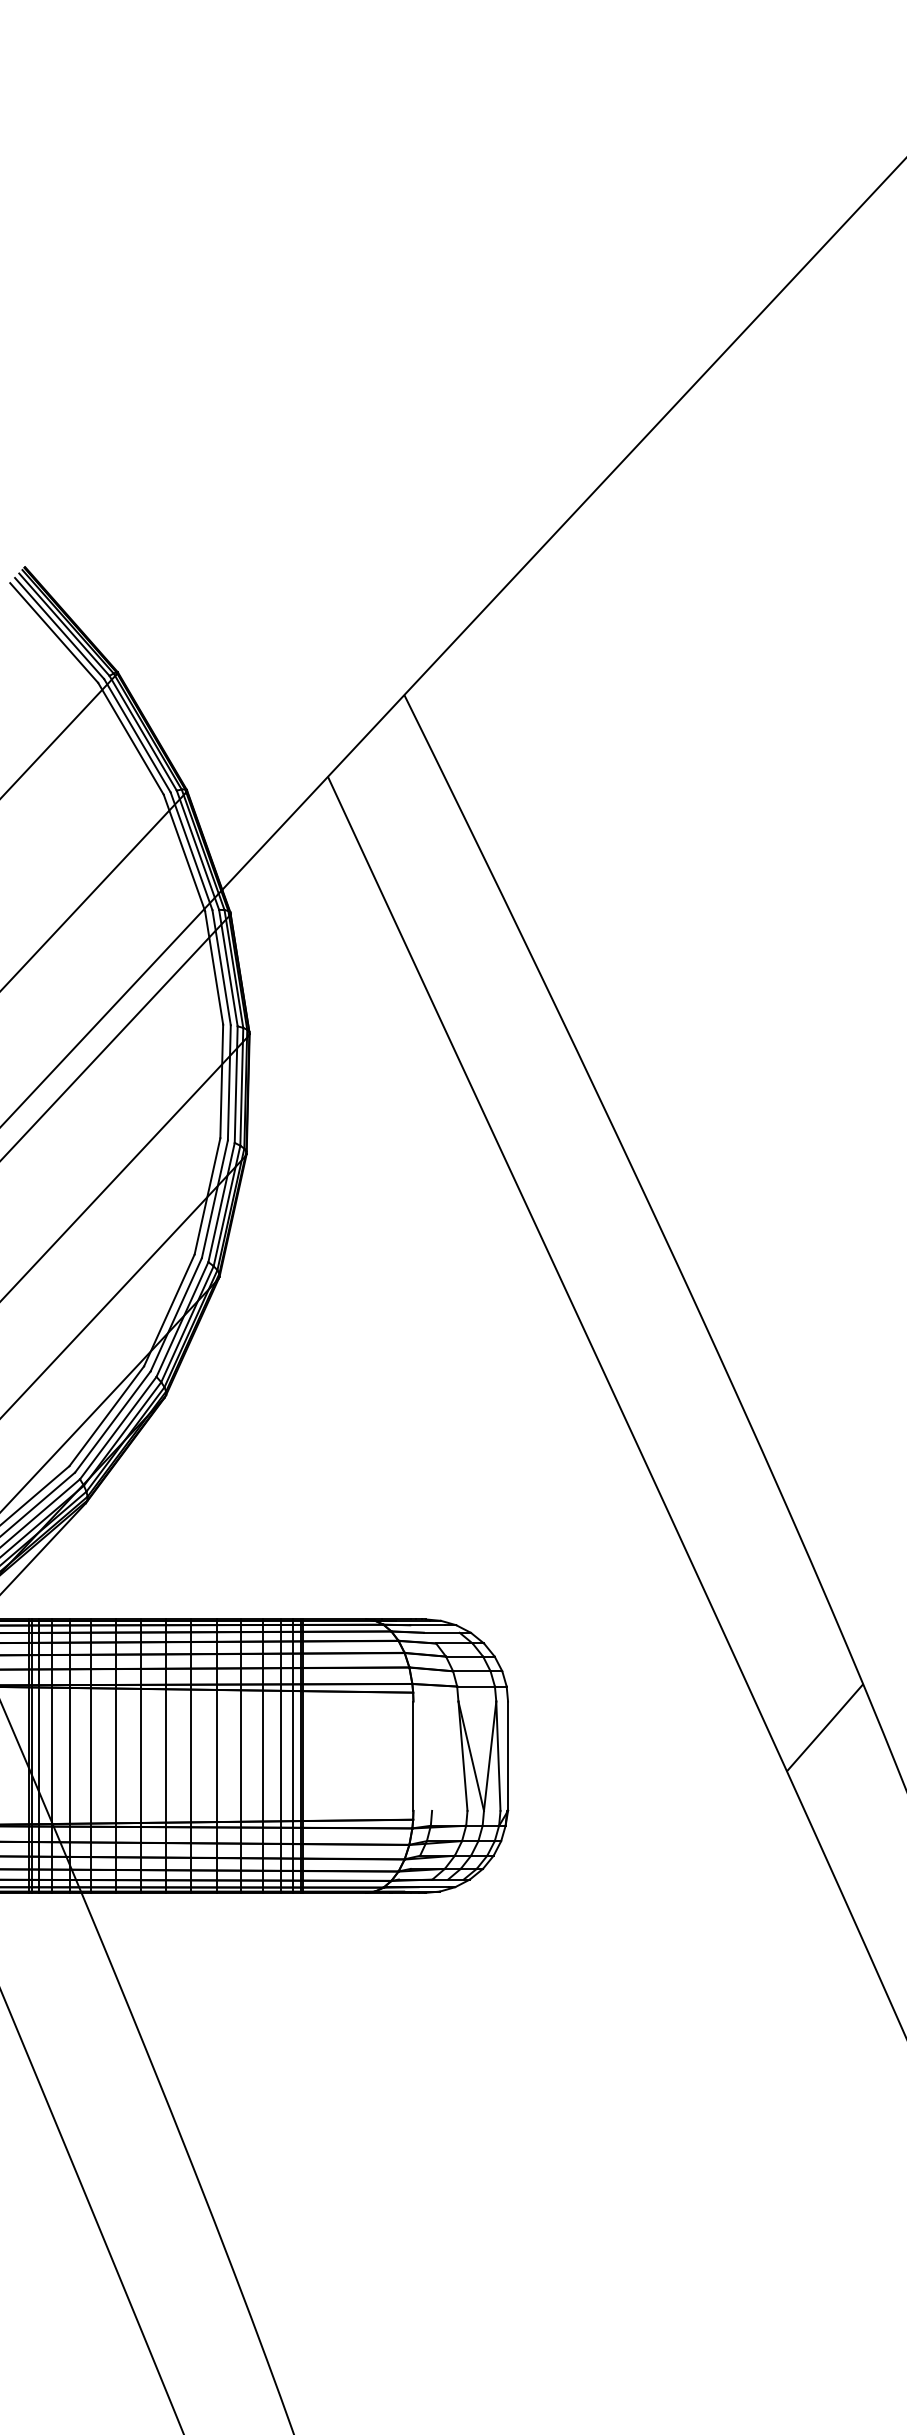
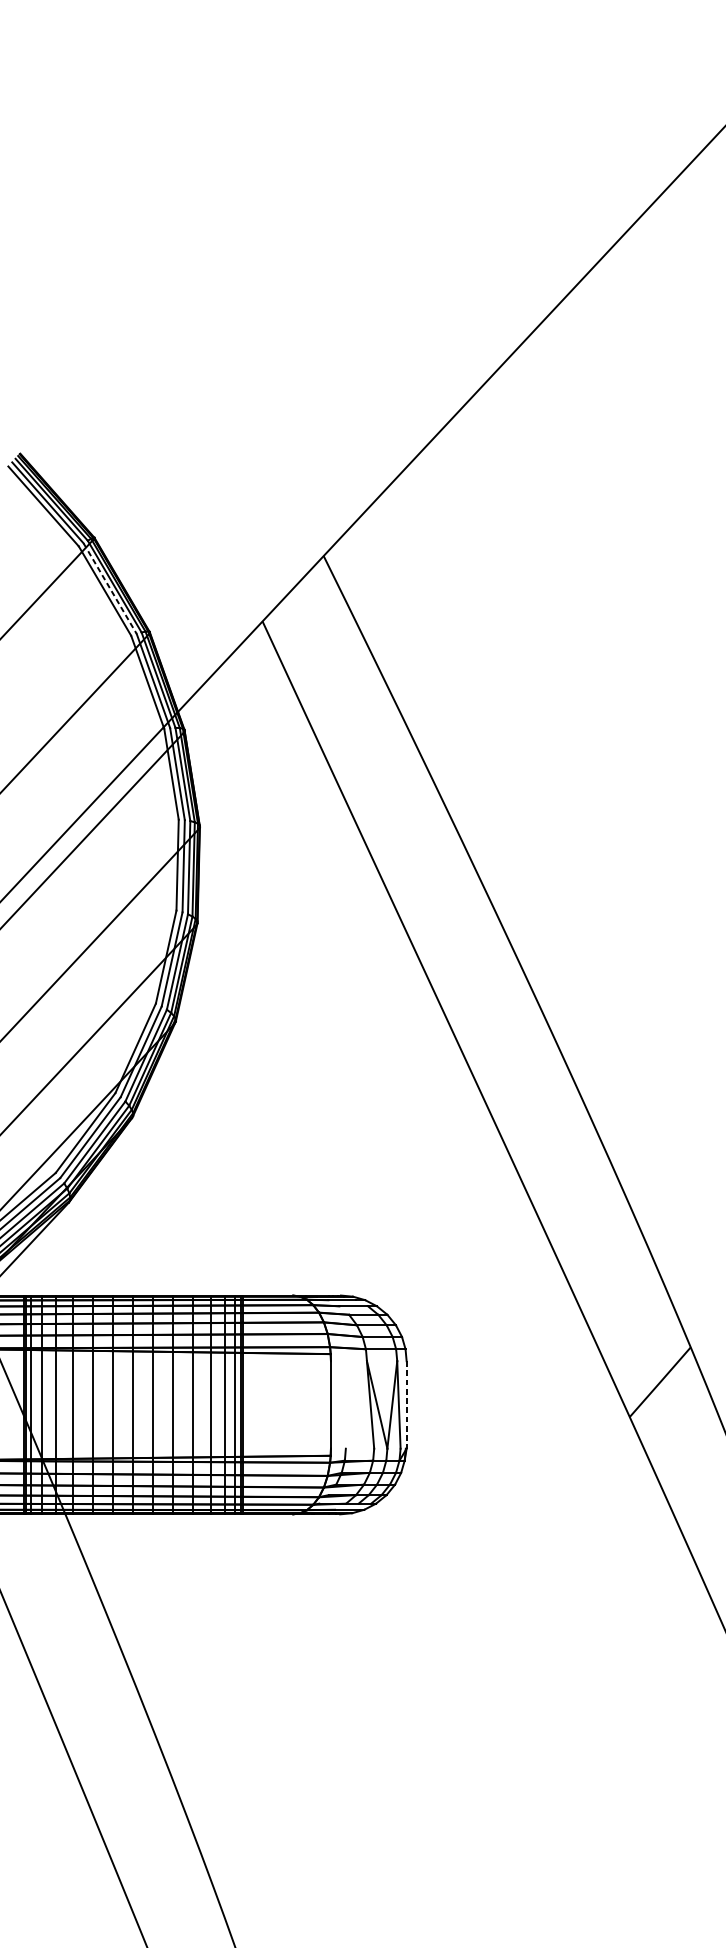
line: (137, 735) -> (110, 588), solid -> dashed
line: (508, 1756) -> (407, 1405), solid -> dashed

